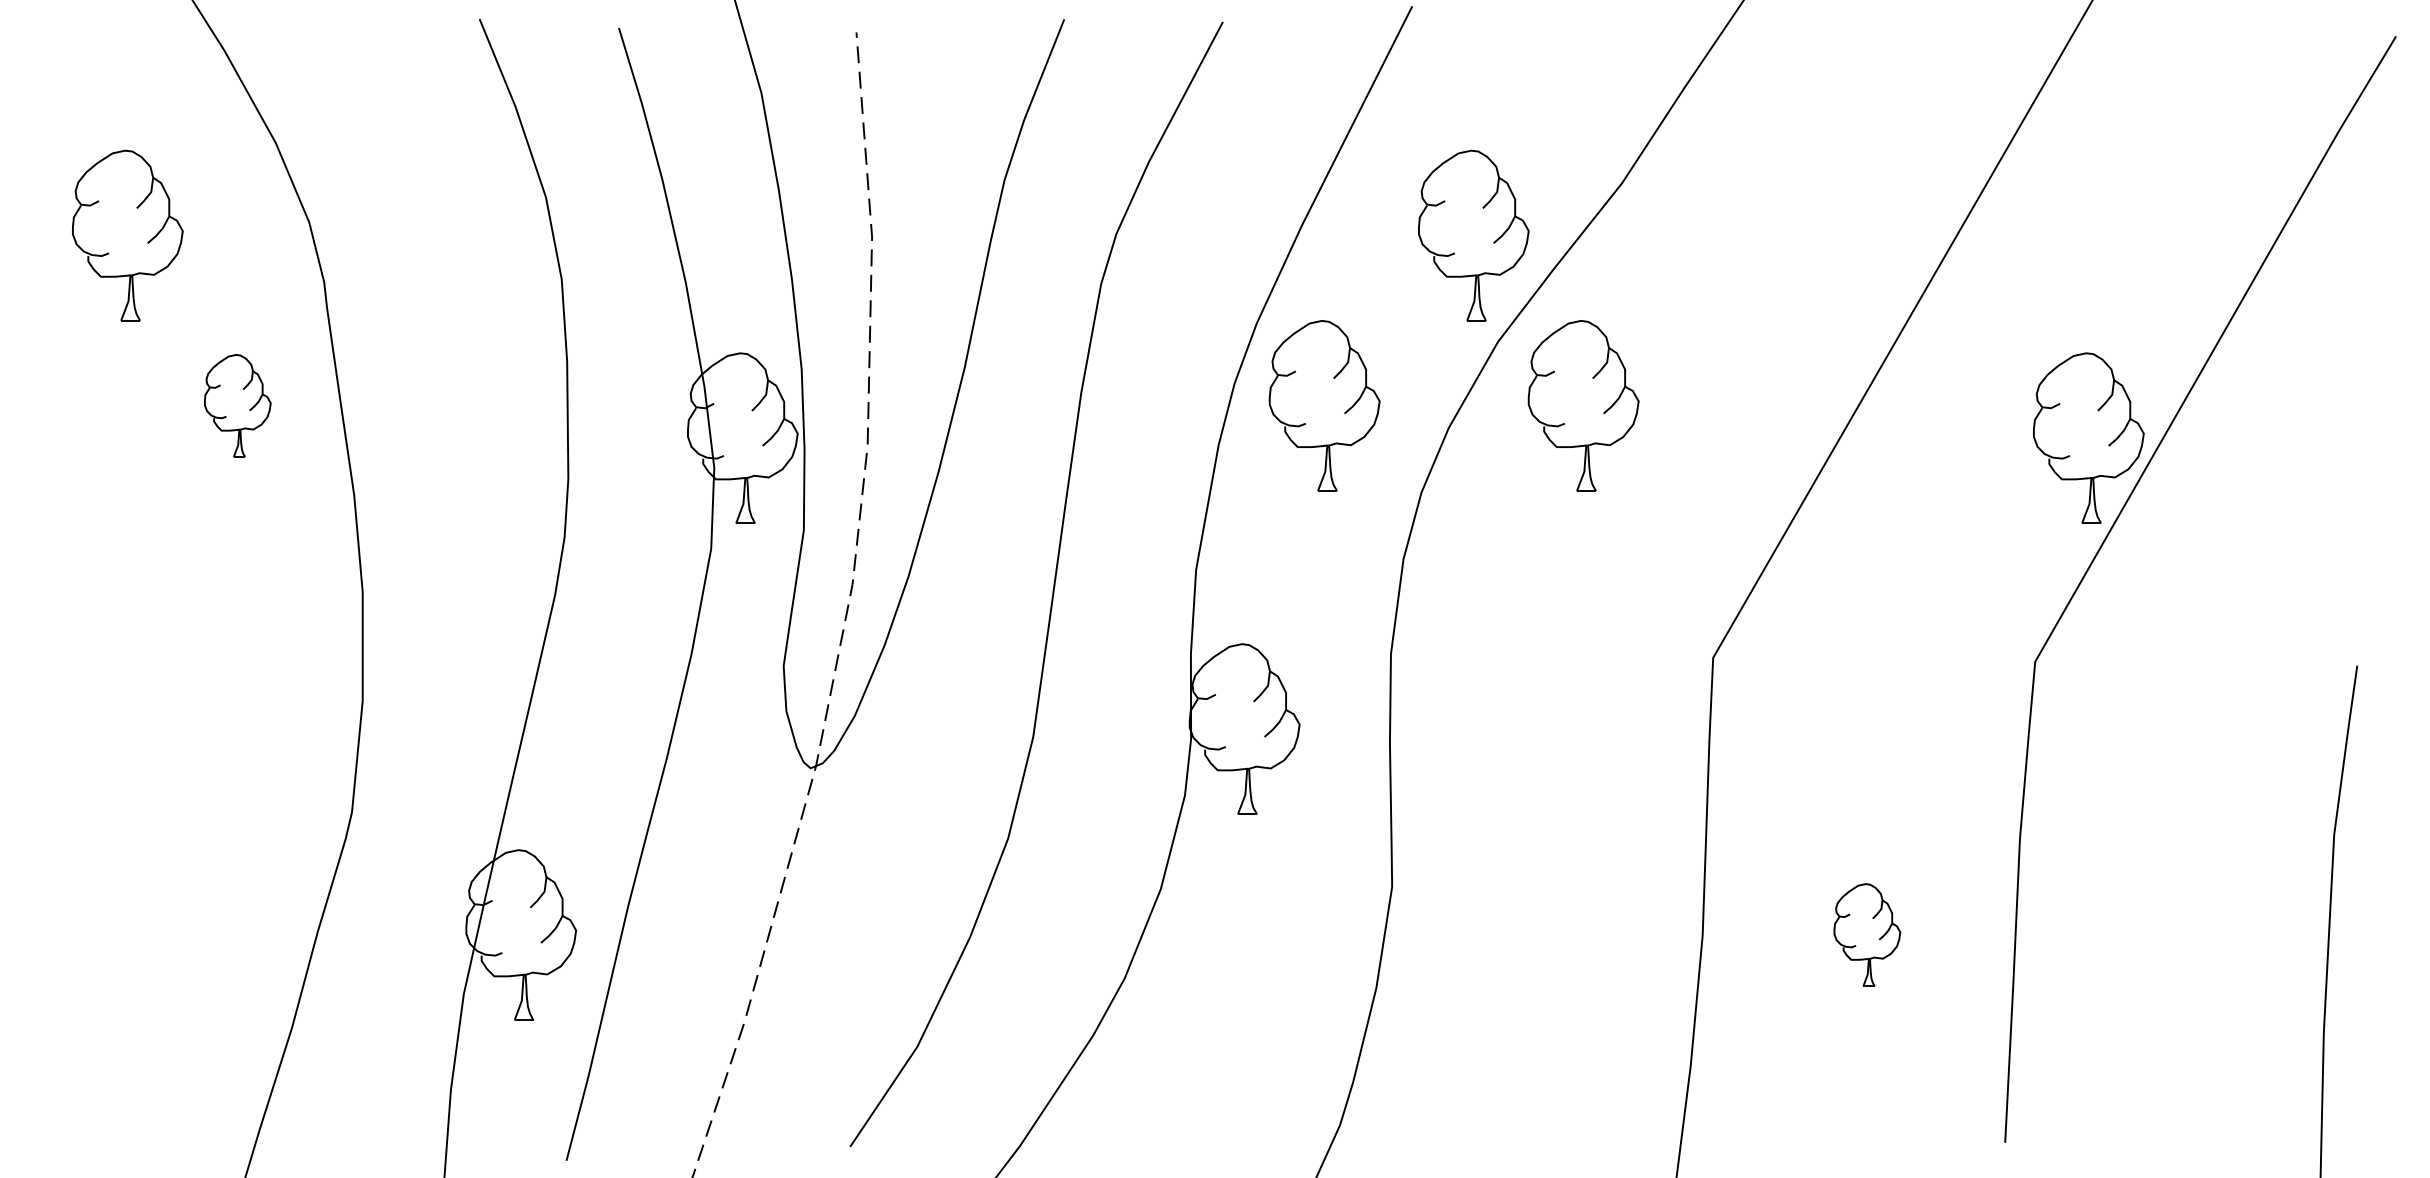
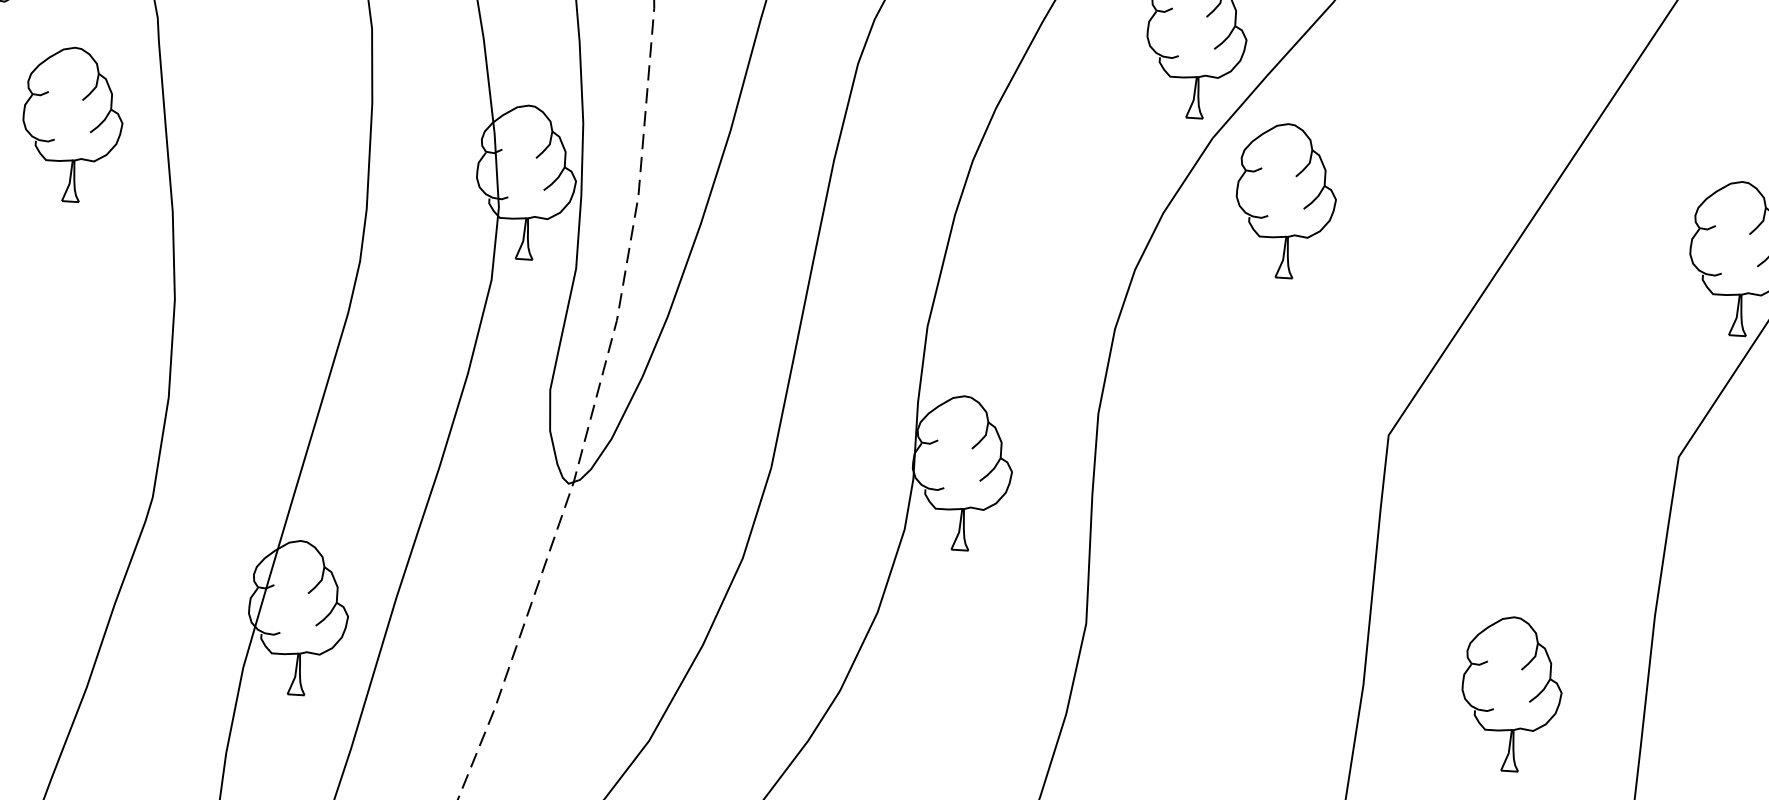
part: (237, 405) -> (72, 124), size x1.67
part: (1324, 405) -> (1052, 185), removed
part: (1867, 934) -> (1512, 693), size x1.67

